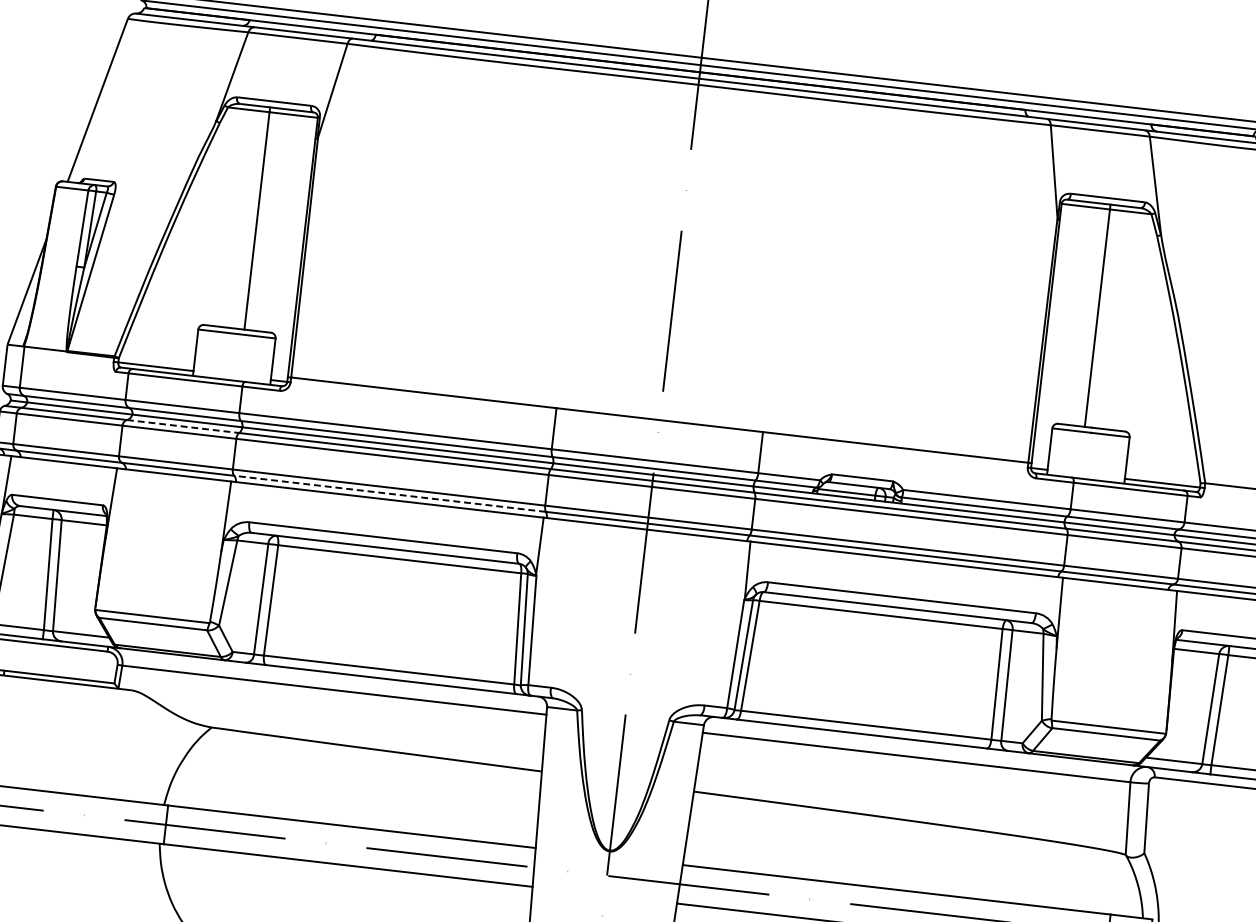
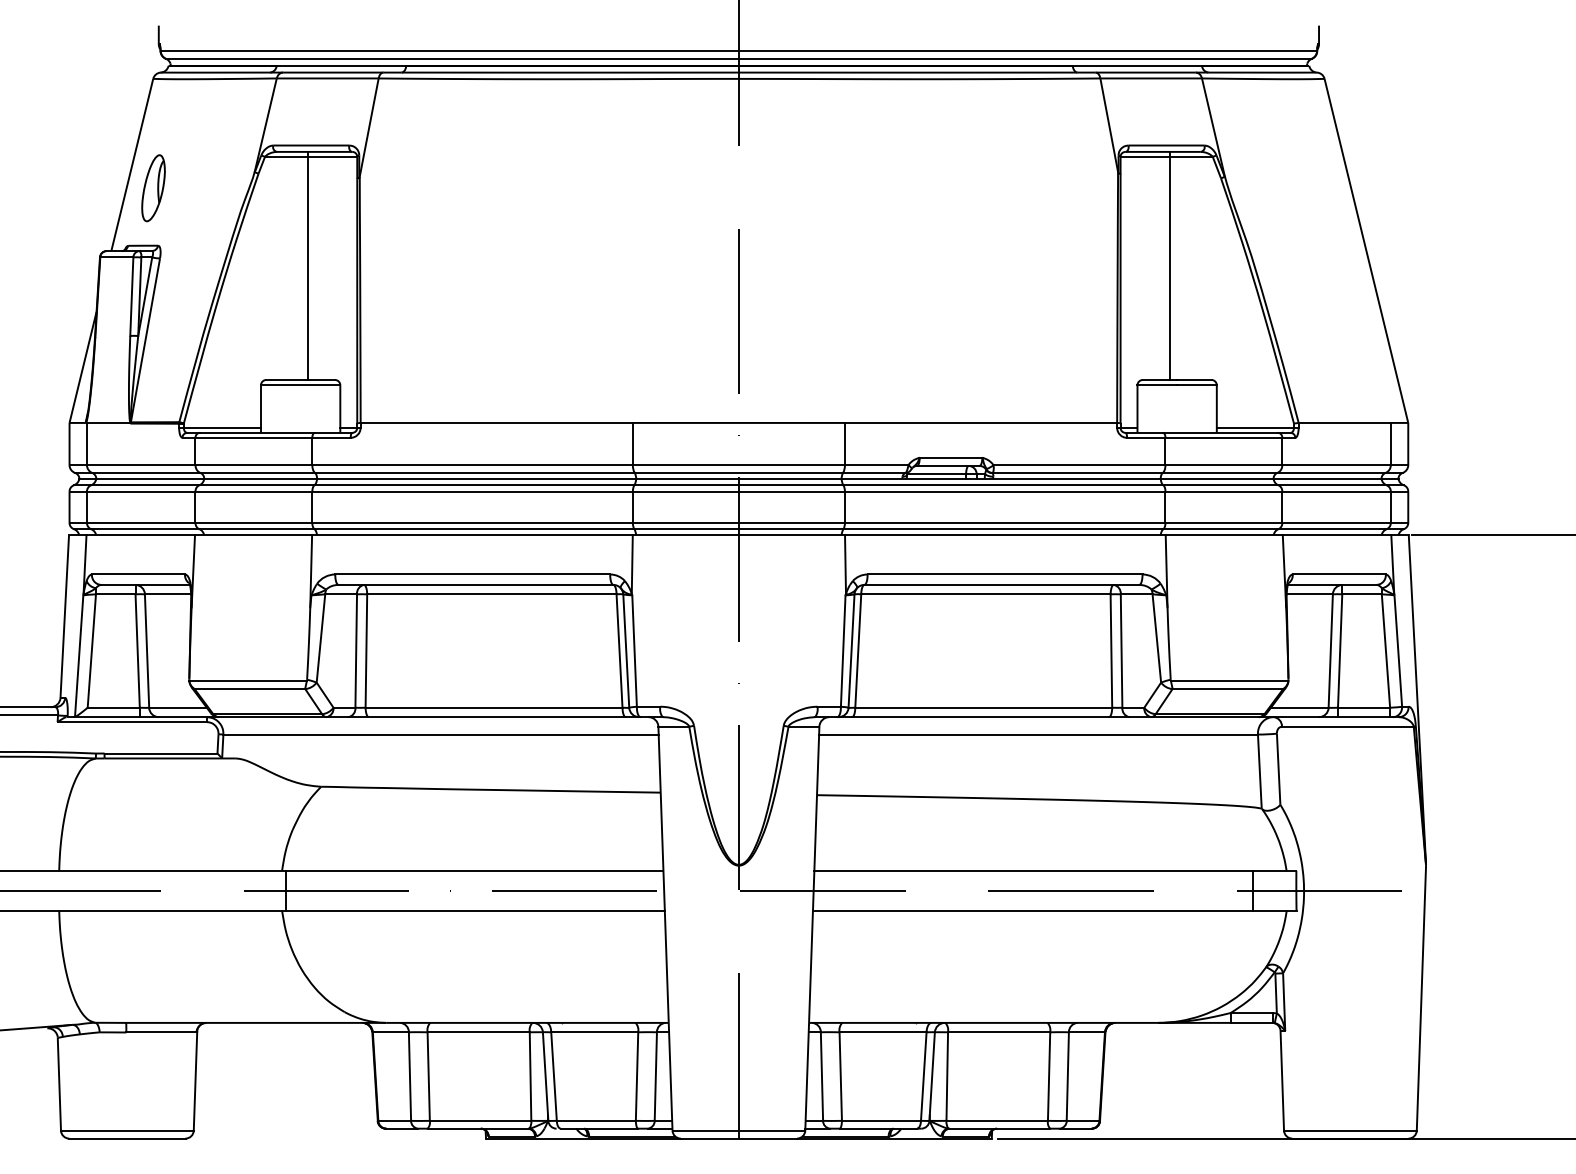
part: (115, 125) -> (153, 188), added
line: (182, 426) -> (256, 485), dashed -> solid
line: (390, 494) -> (474, 529), dashed -> solid

